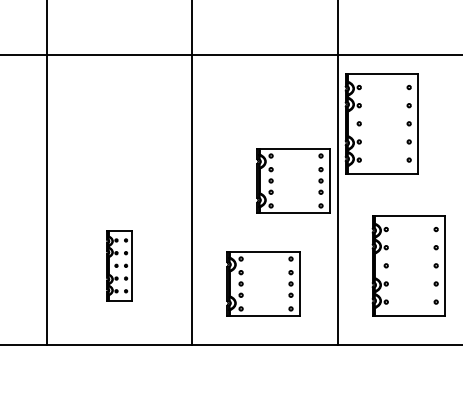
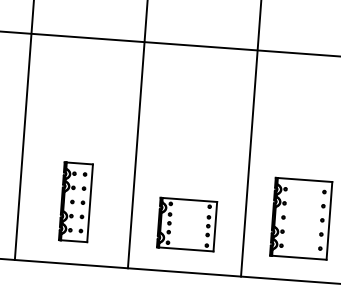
part: (381, 123) -> (287, 106), removed
part: (293, 180) -> (216, 145), removed
part: (119, 265) -> (75, 202), size x1.43

